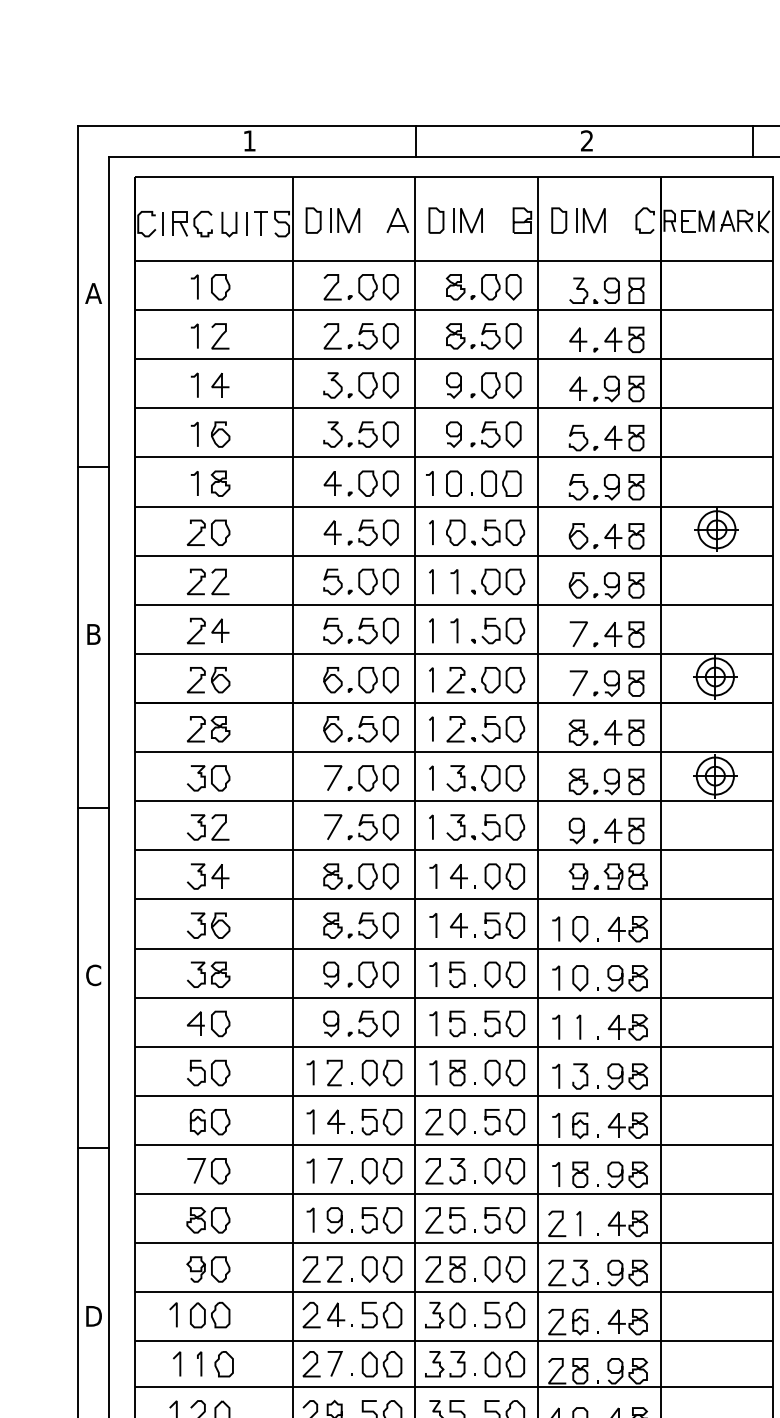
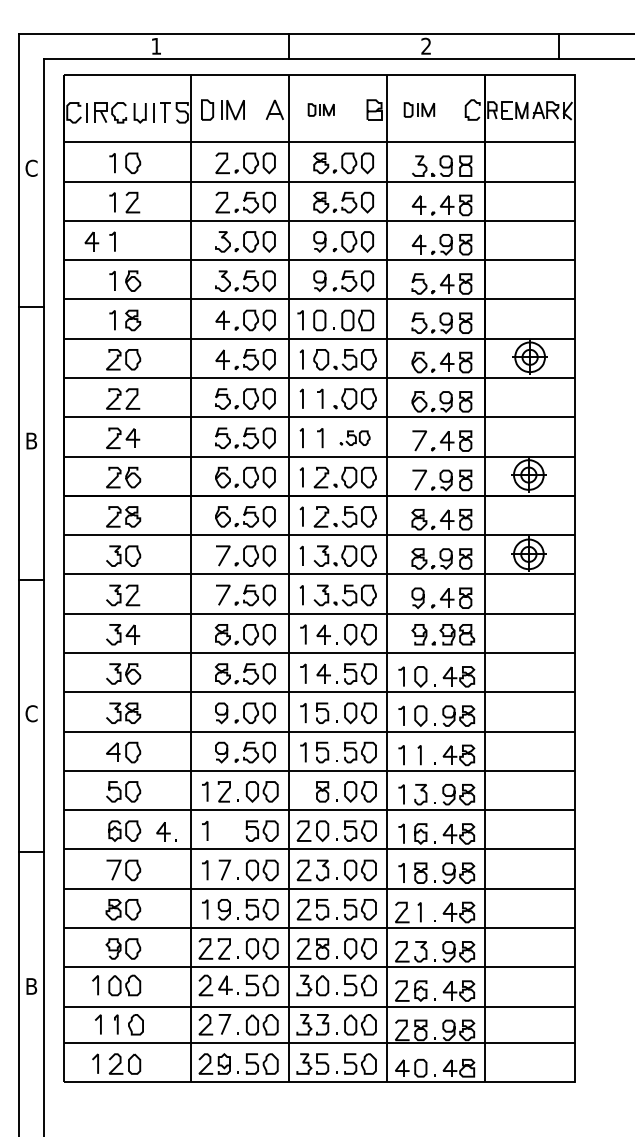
part: (456, 219) -> (321, 109), size x0.6
part: (578, 219) -> (419, 109), size x0.7
text: (93, 292) -> (31, 167), A -> C
part: (219, 384) -> (91, 241), moved
part: (497, 630) -> (354, 437), size x0.7
line: (434, 1072) -> (304, 791), removed
part: (339, 1121) -> (166, 831), moved
text: (93, 1316) -> (31, 986), D -> B

